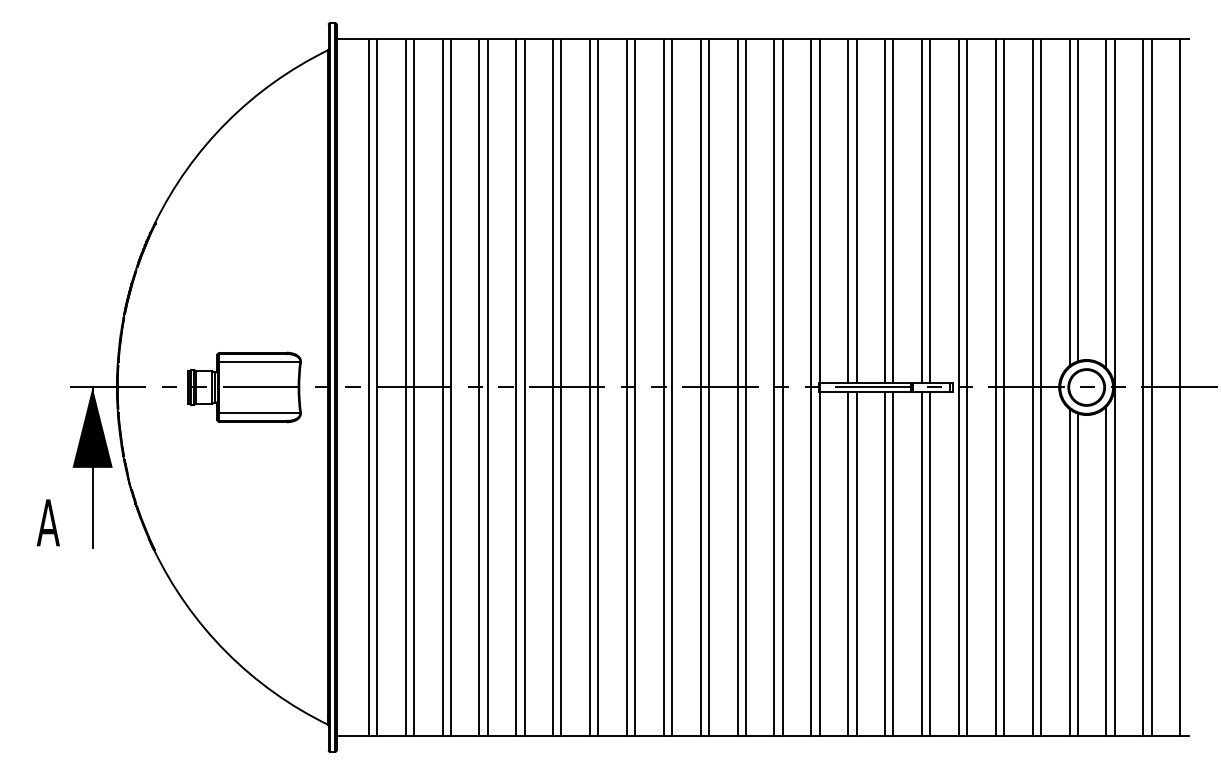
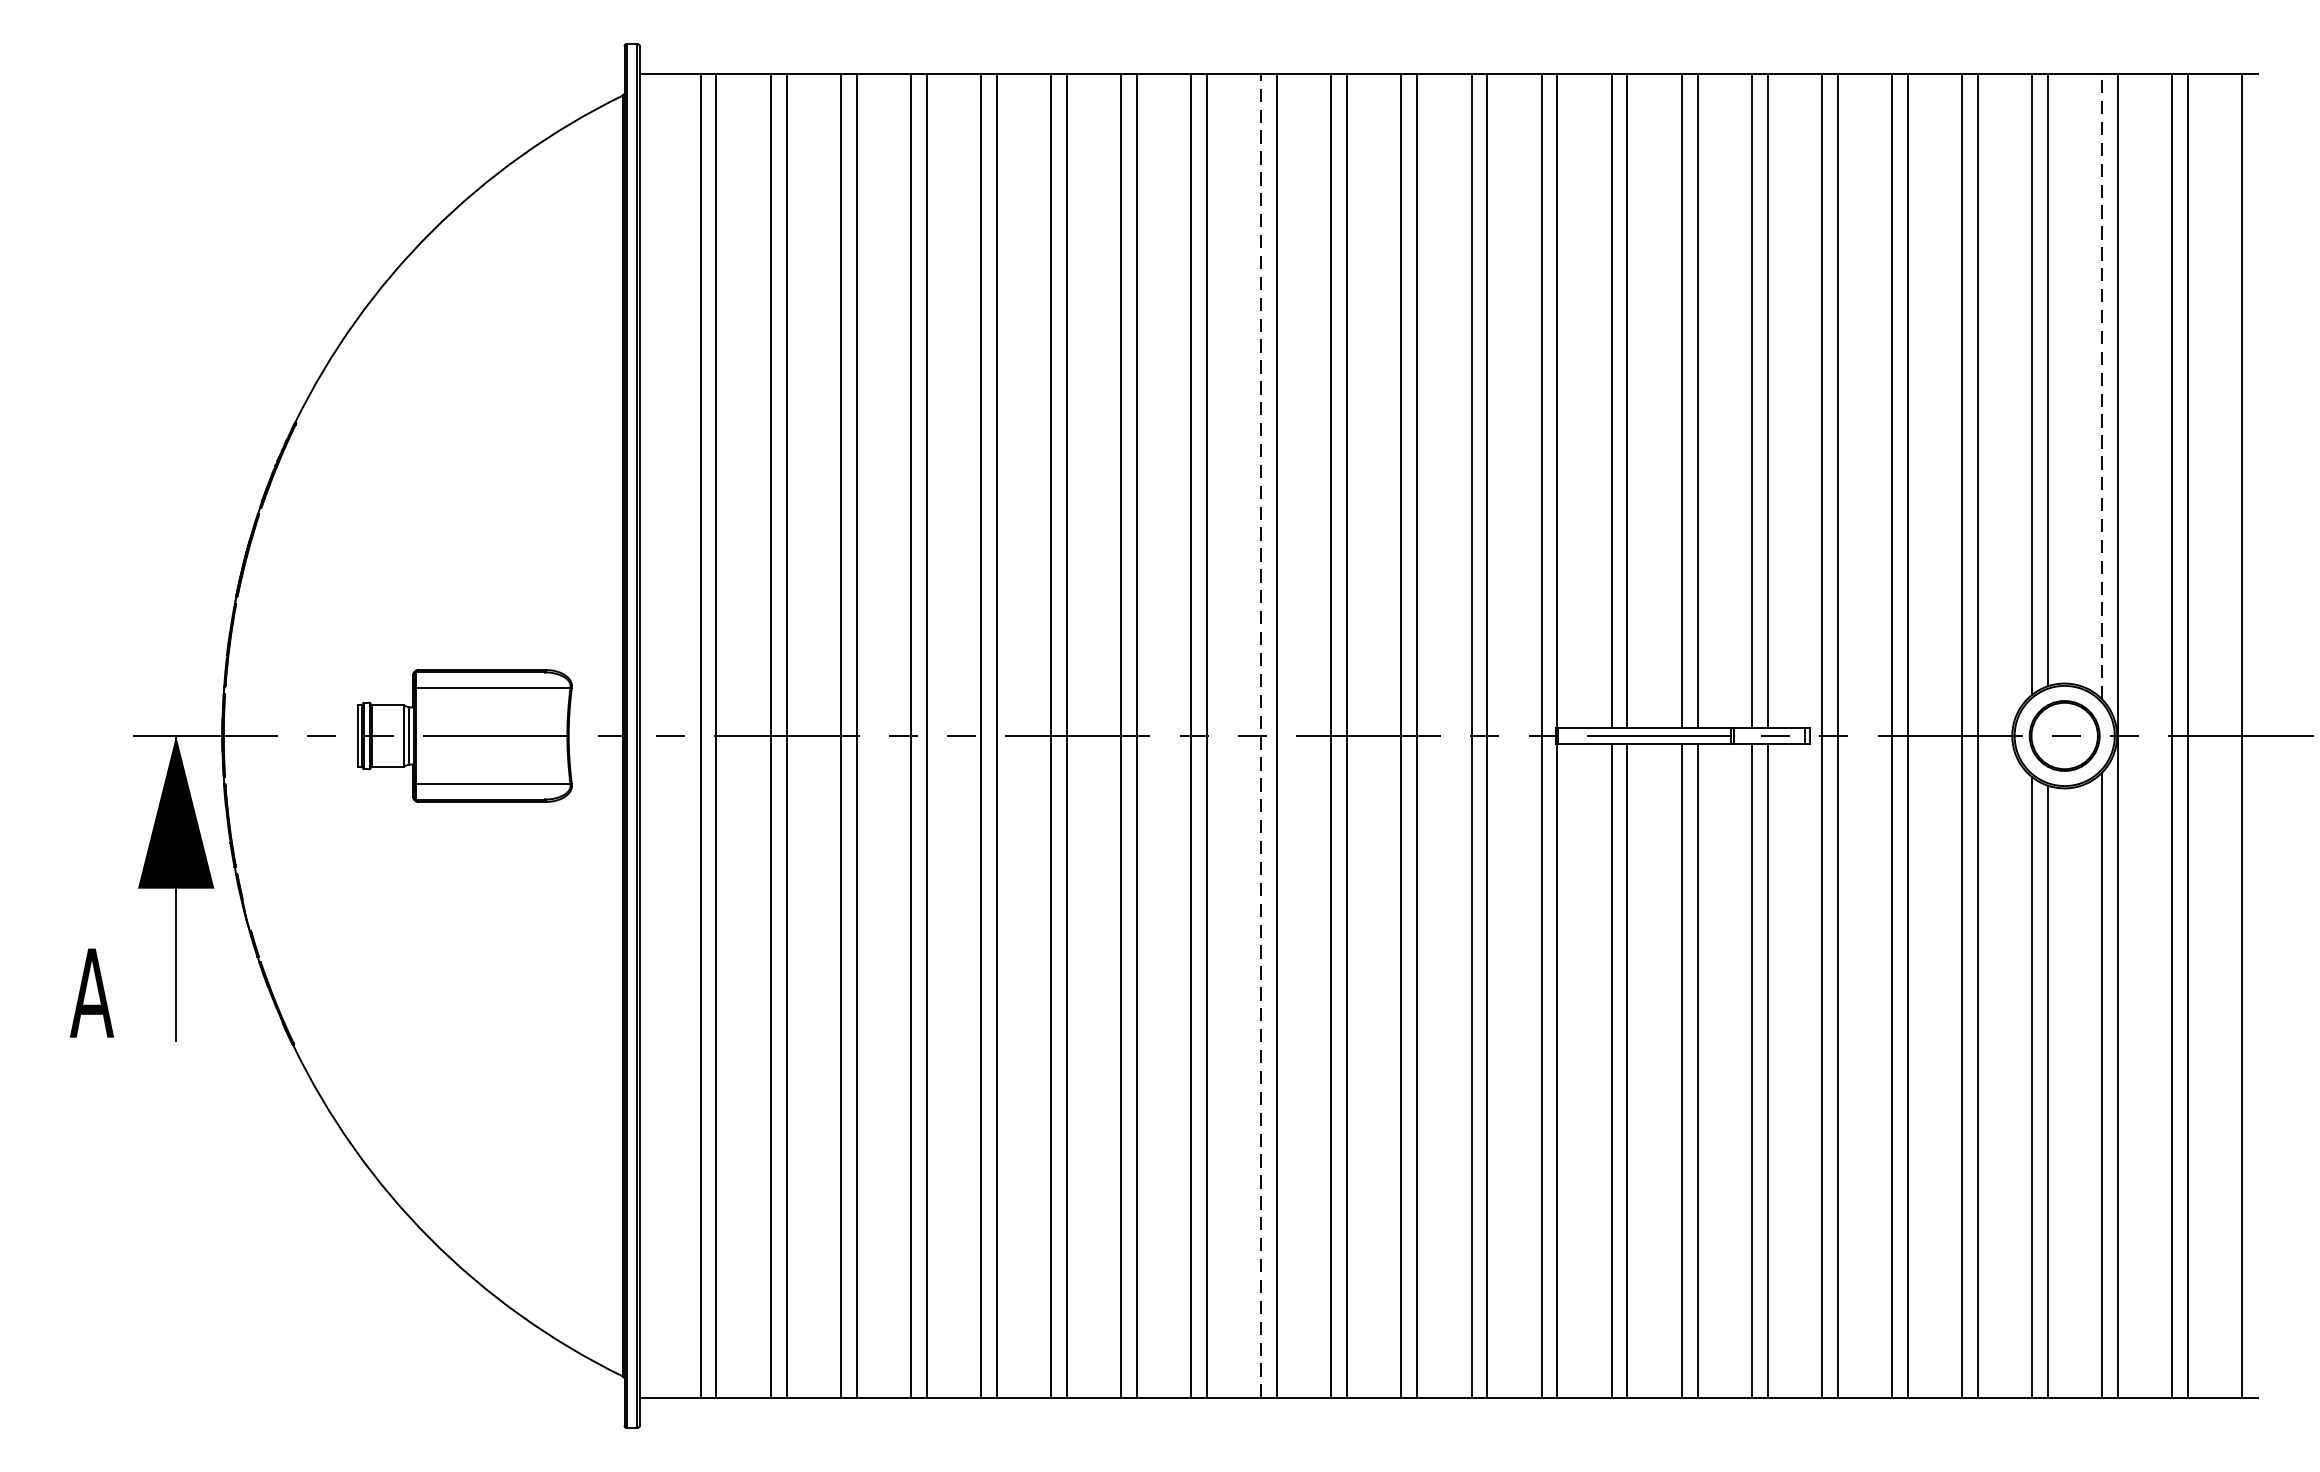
line: (1106, 203) -> (2102, 386), solid -> dashed
line: (663, 387) -> (1260, 736), solid -> dashed

